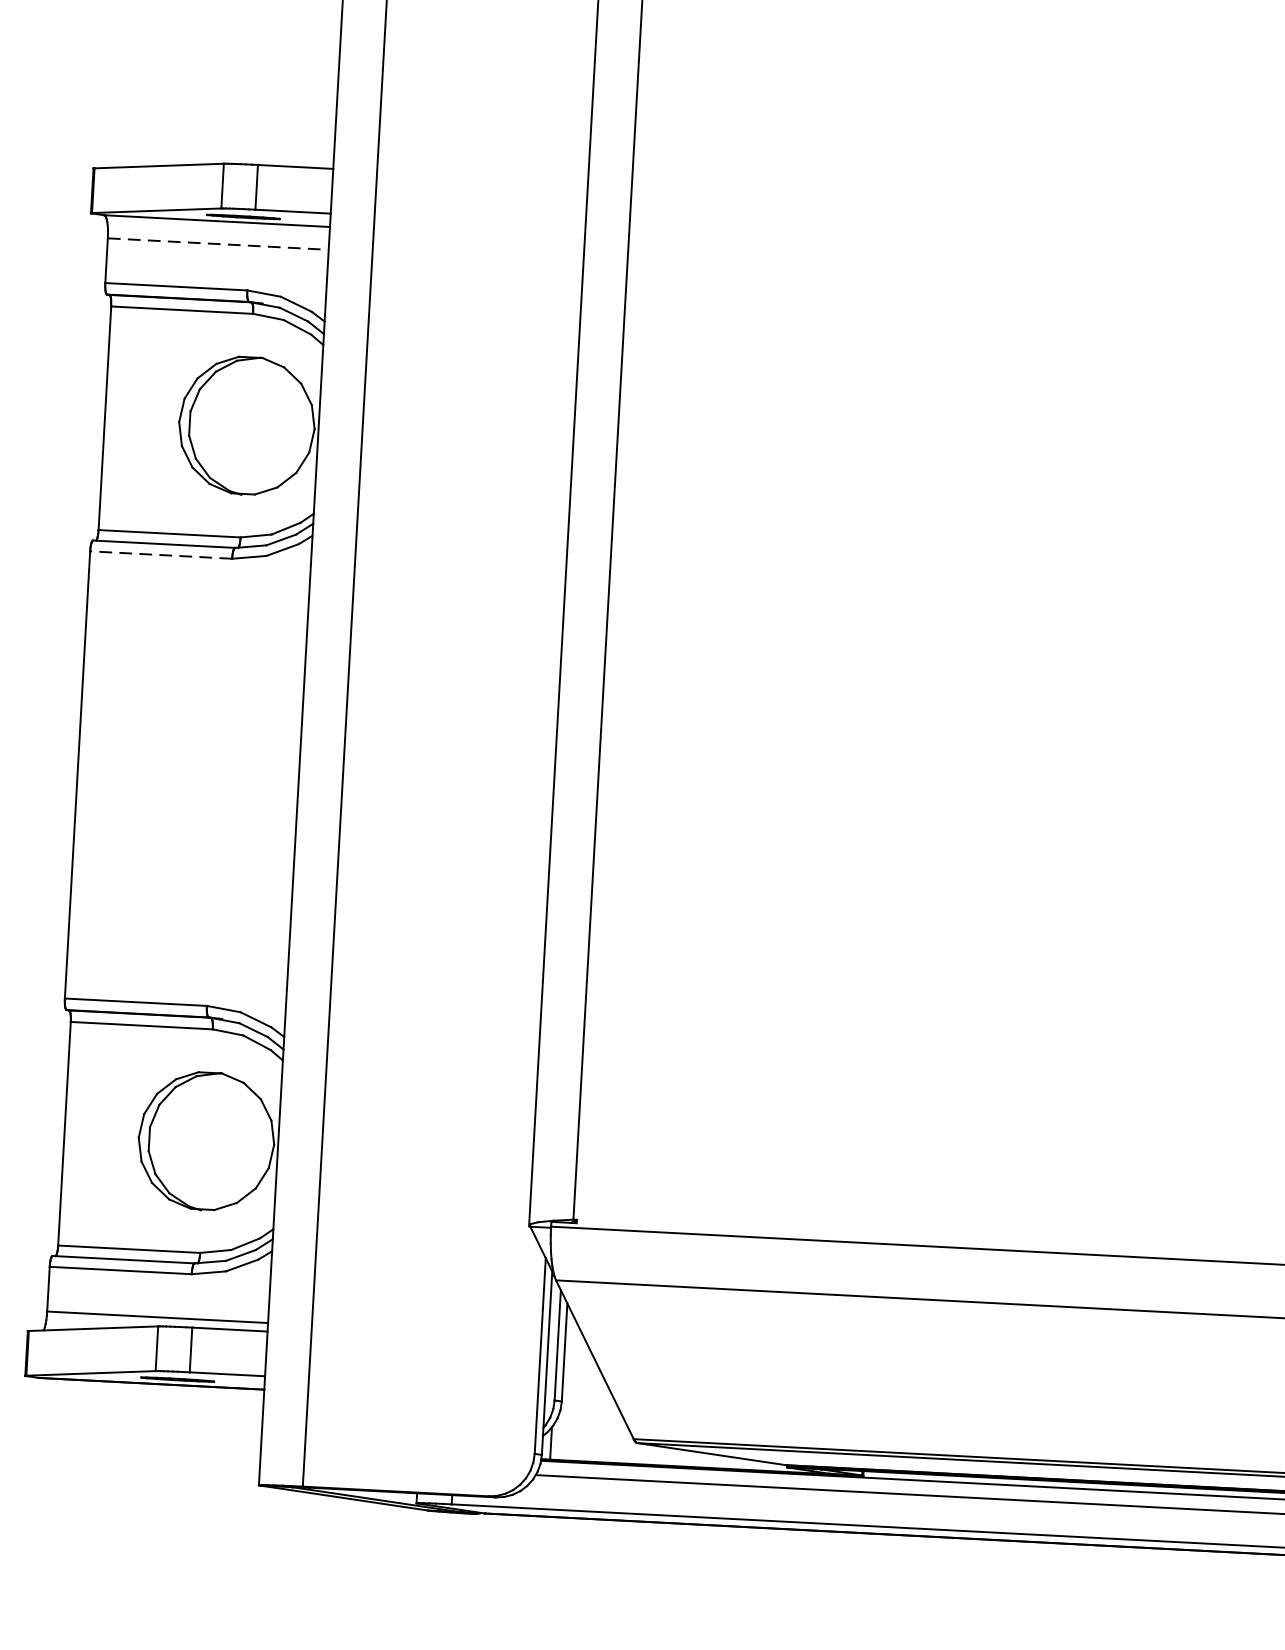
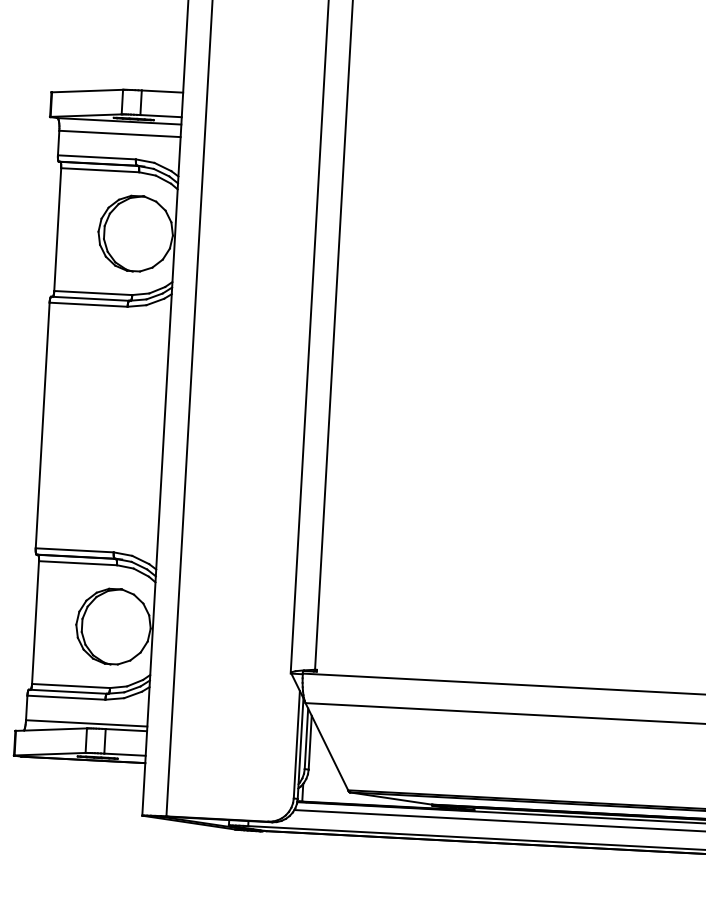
line: (219, 243) -> (120, 133), dashed -> solid
line: (160, 554) -> (88, 304), dashed -> solid

